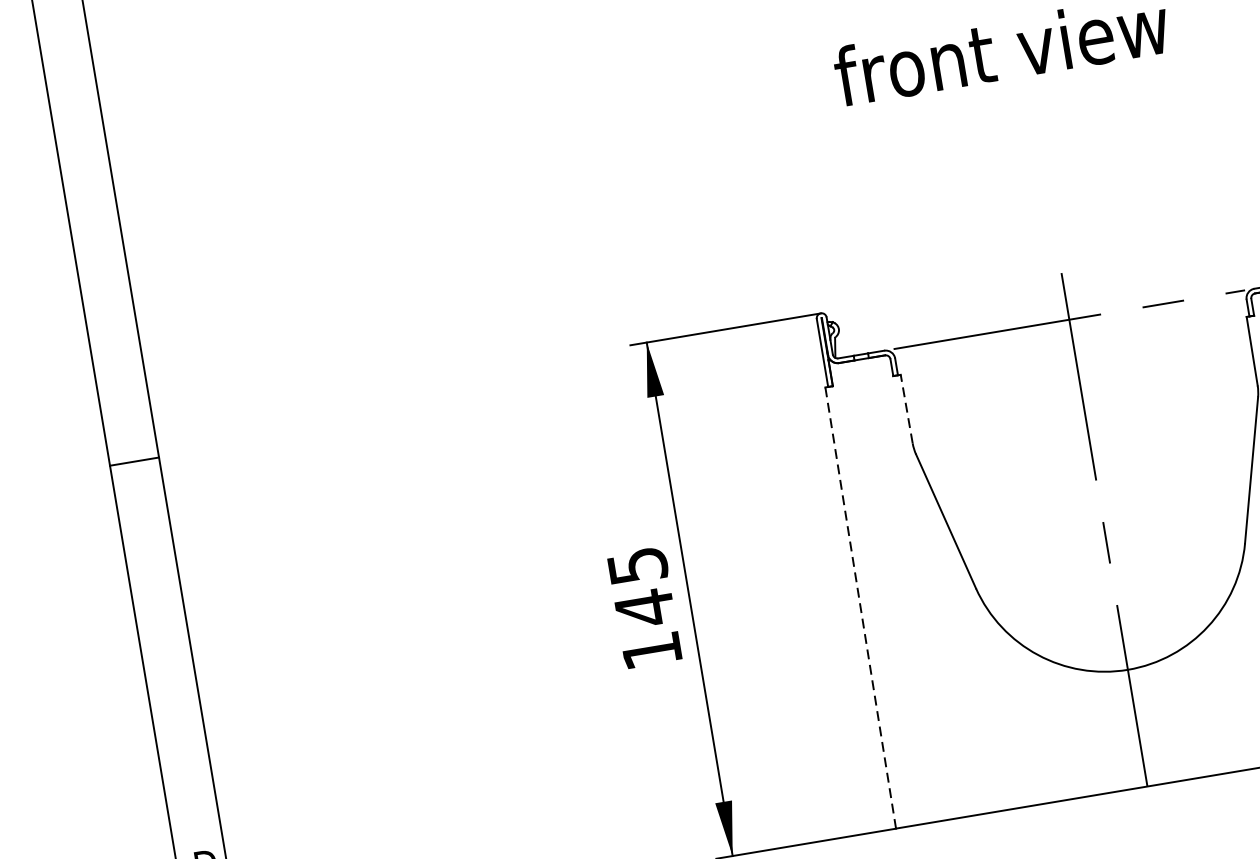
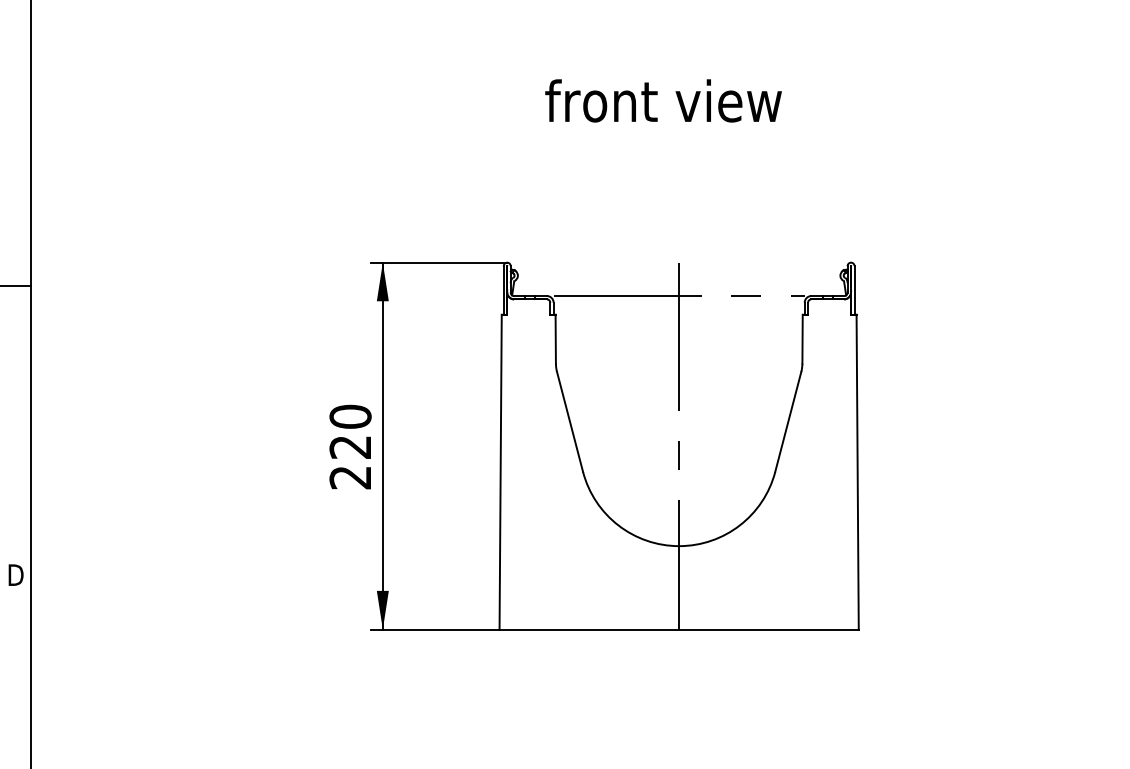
line: (906, 409) -> (555, 339), dashed -> solid
text: (644, 607) -> (350, 446), 145 -> 220
line: (860, 608) -> (500, 472), dashed -> solid

